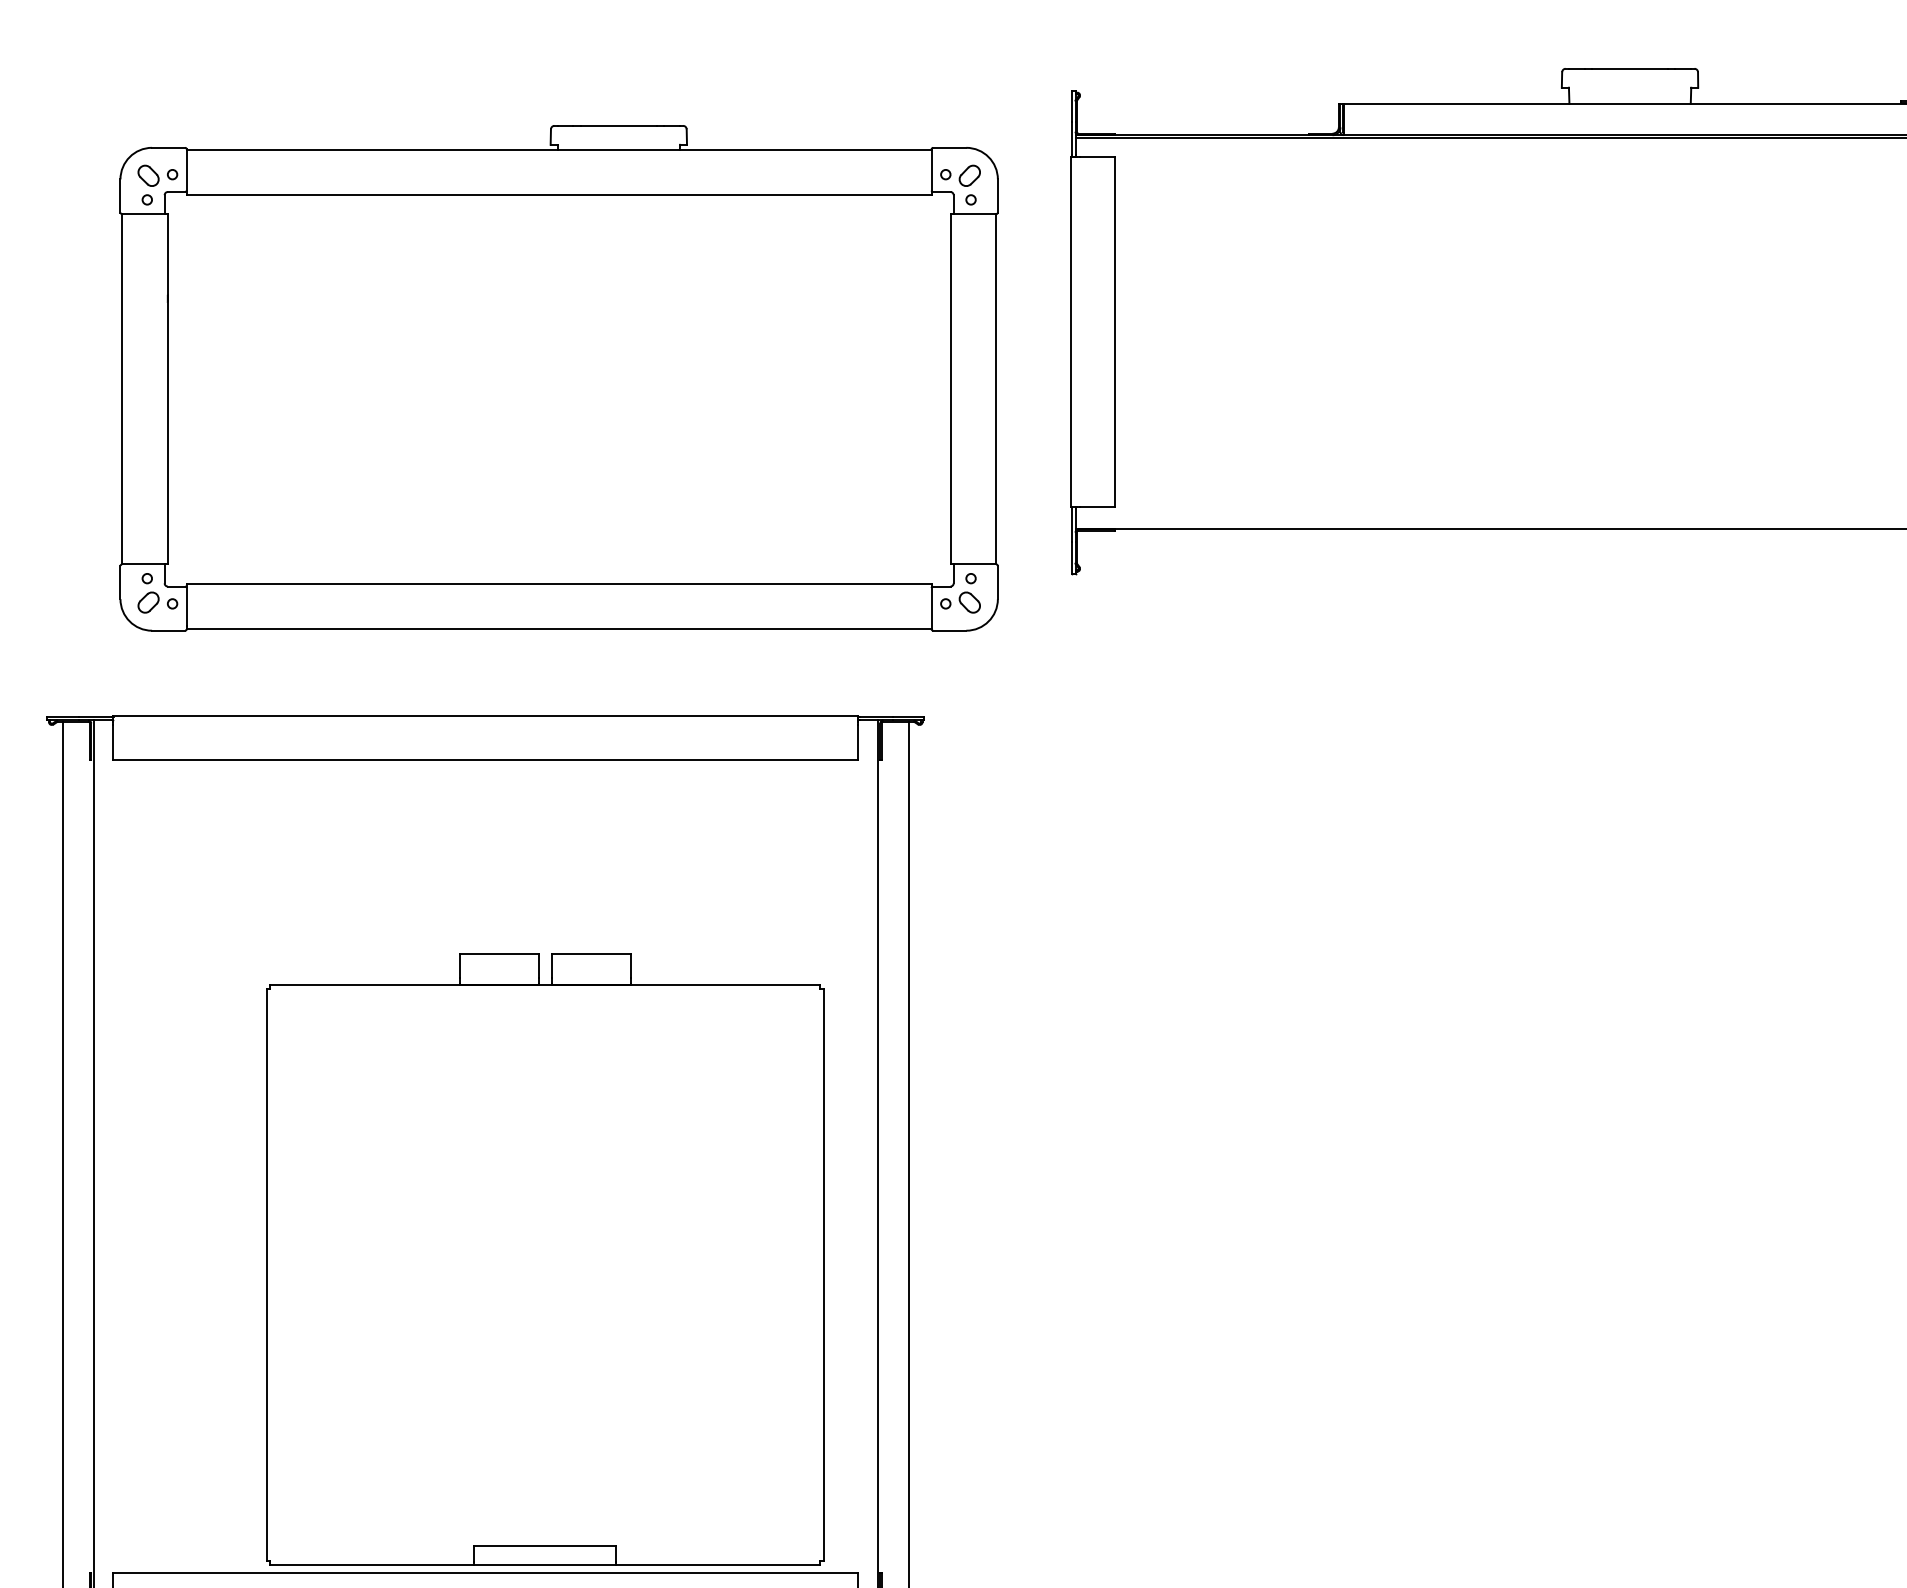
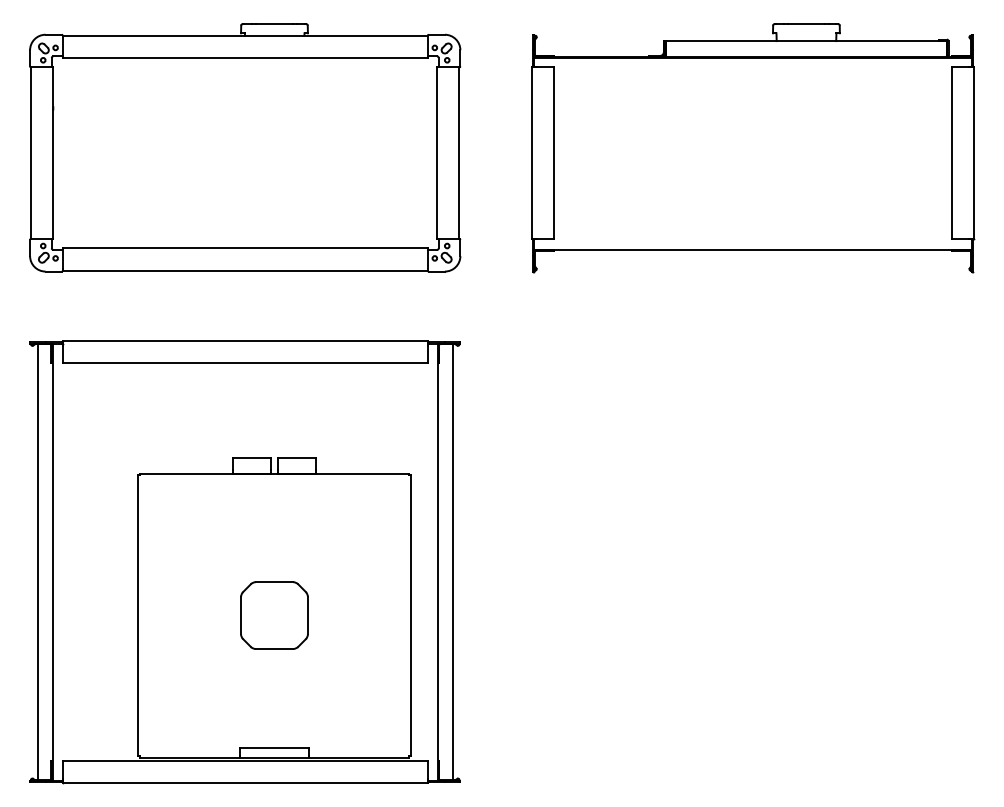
part: (559, 377) -> (245, 147), moved
part: (545, 1274) -> (274, 615), added

